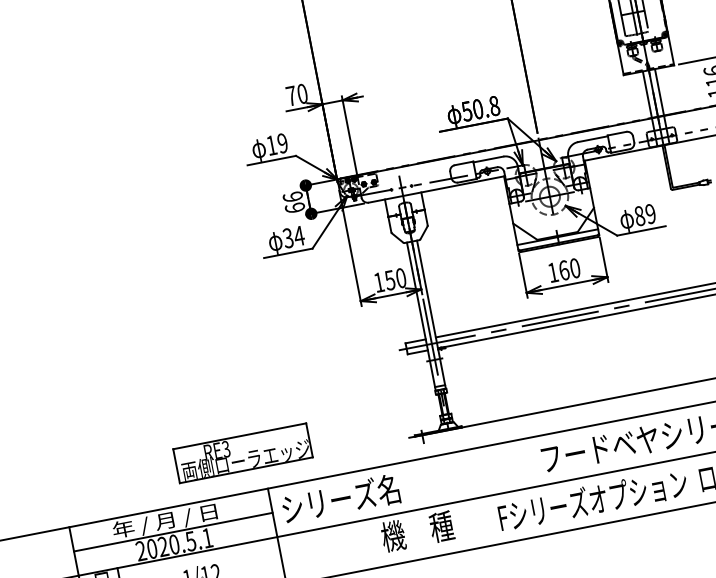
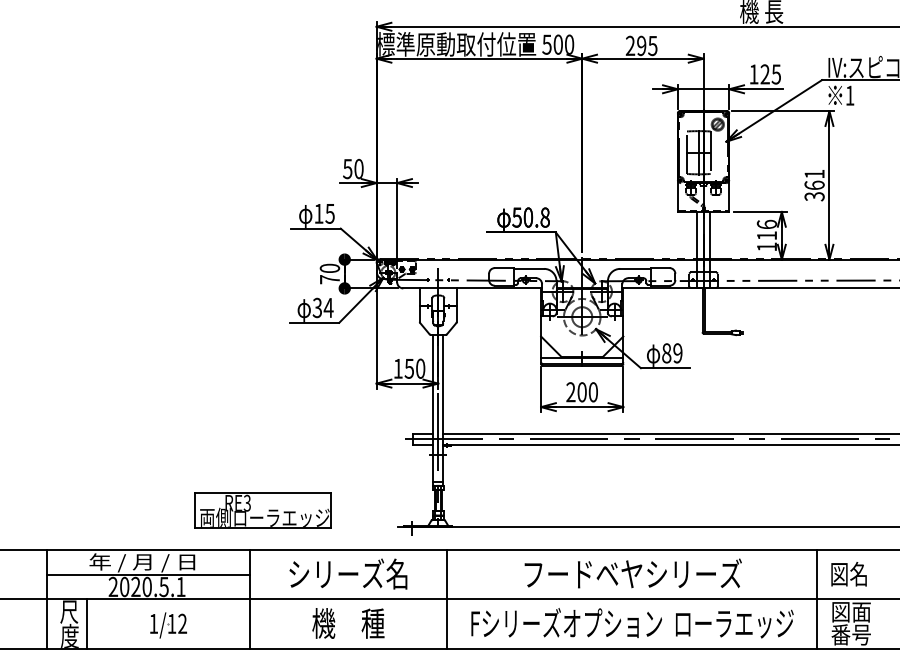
text: (291, 96) -> (347, 169), 70 -> 50
text: (282, 143) -> (329, 213), 19 -> 15
text: (293, 202) -> (329, 273), 66 -> 70
text: (558, 271) -> (576, 392), 160 -> 200
part: (242, 453) -> (262, 510), moved
text: (340, 498) -> (348, 573), moved
line: (471, 498) -> (447, 598), added
text: (417, 531) -> (348, 623), moved

